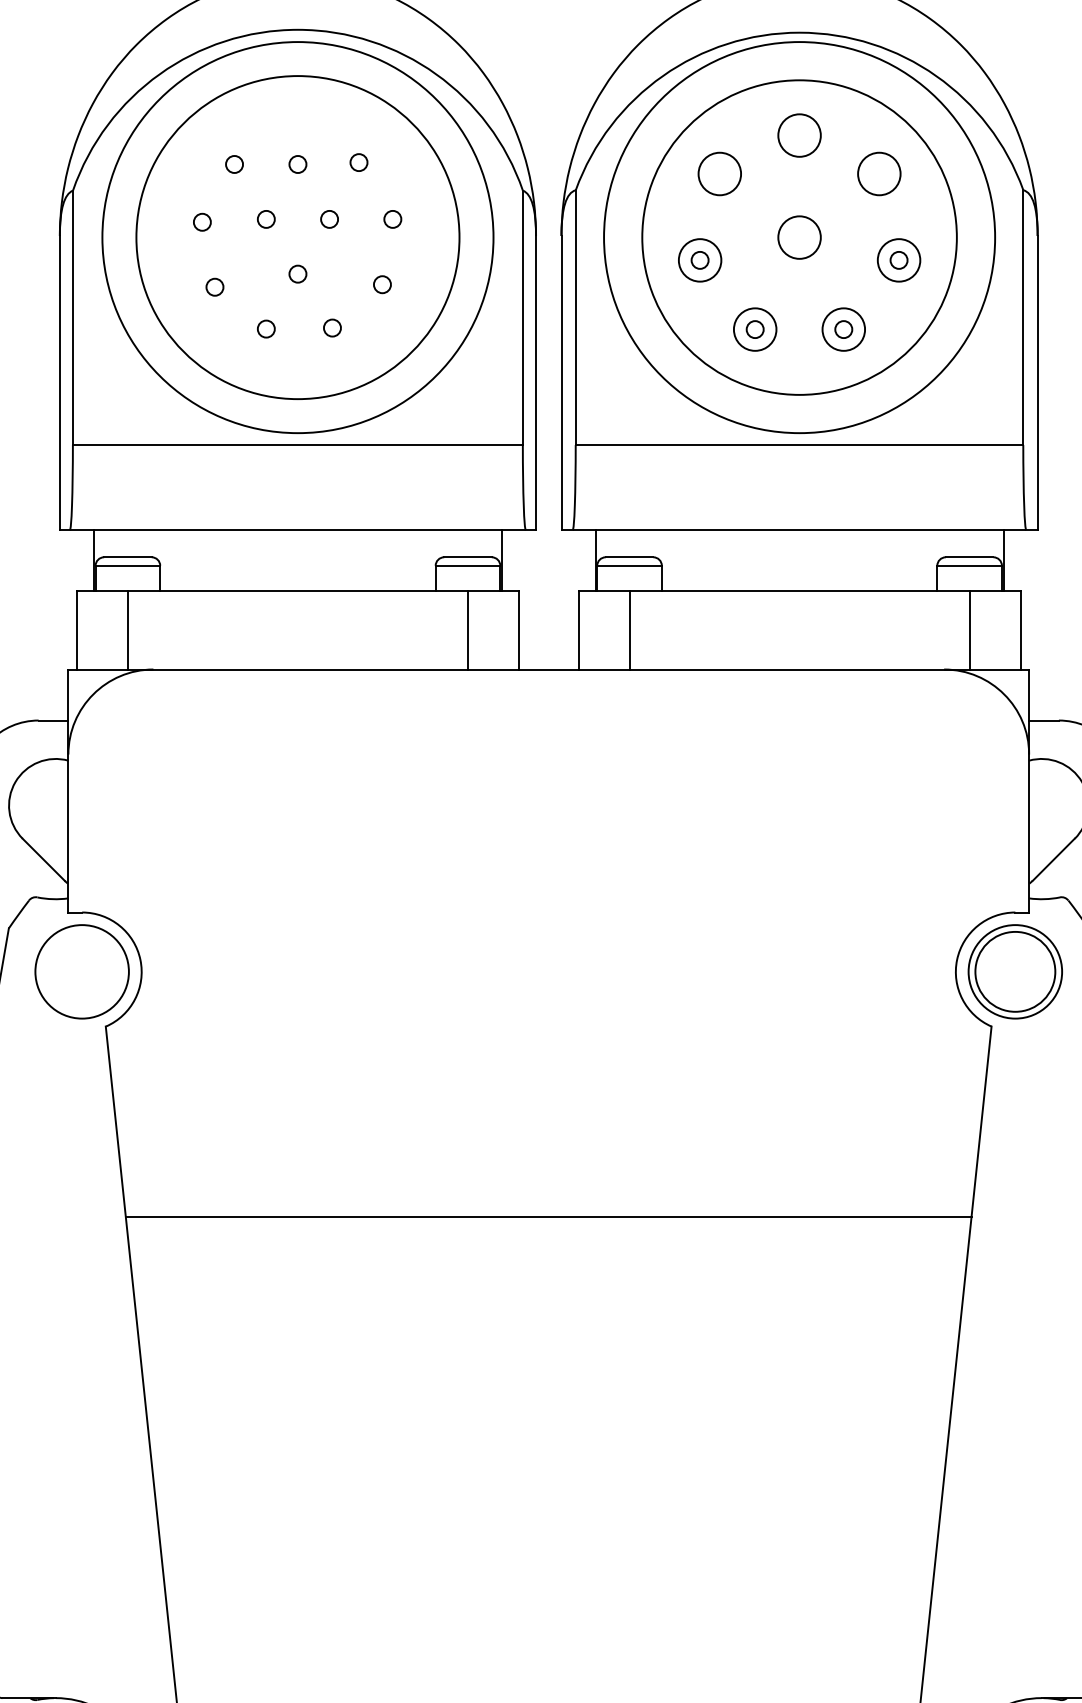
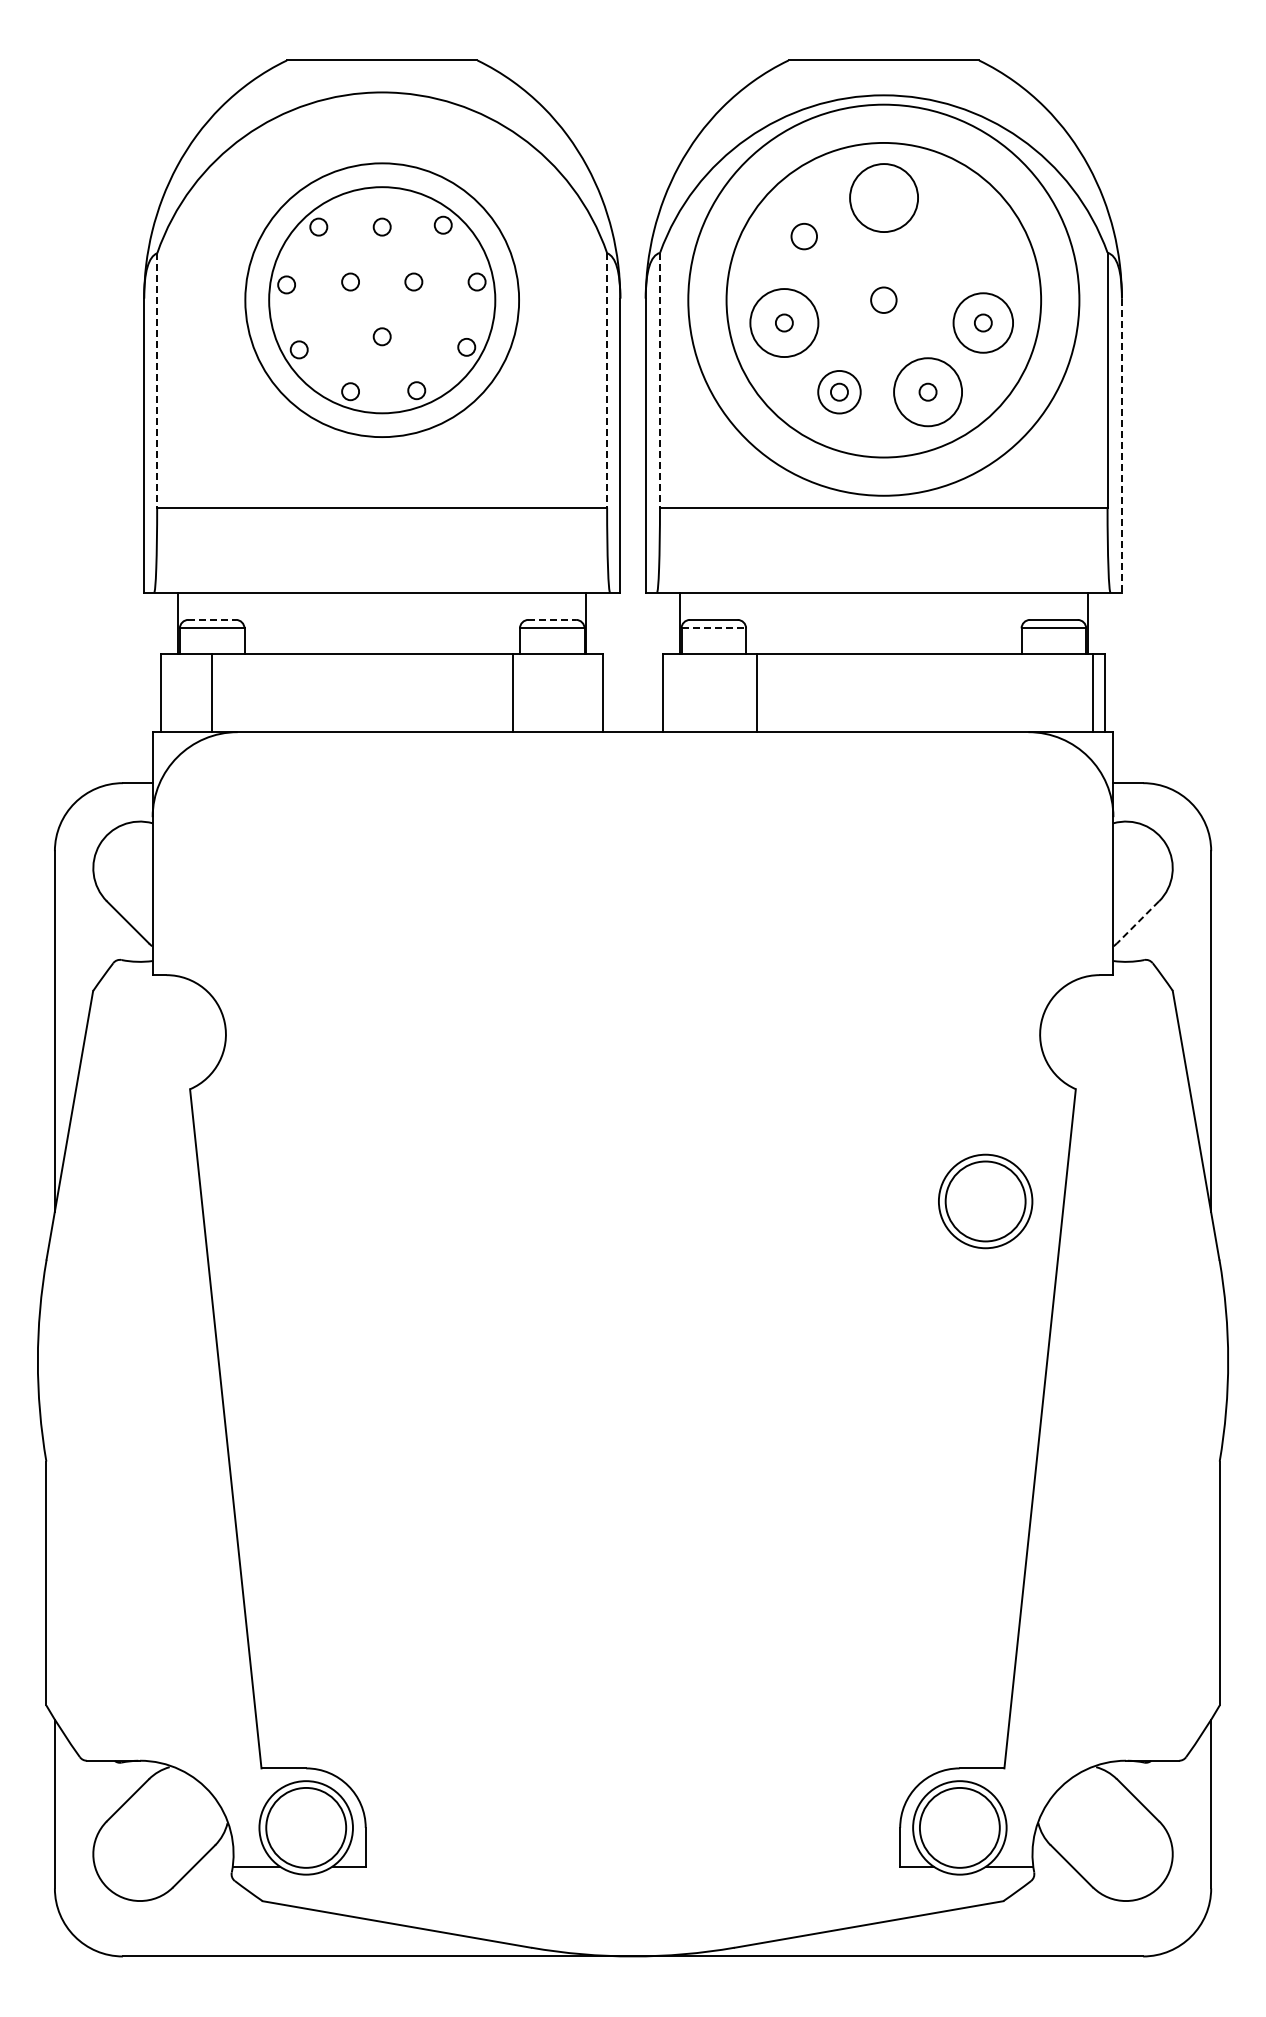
circle: (799, 135) -> (883, 198), size x1.6
circle: (720, 173) -> (804, 236), size x0.6
circle: (879, 173) -> (963, 236), removed
circle: (297, 236) -> (381, 299), size x0.7
circle: (297, 236) -> (381, 299), size x0.7
circle: (799, 236) -> (883, 299), size x0.6
circle: (700, 259) -> (784, 322), size x1.6
circle: (899, 259) -> (983, 322), size x1.4
line: (576, 317) -> (660, 380), solid -> dashed
line: (73, 318) -> (157, 381), solid -> dashed
line: (523, 318) -> (607, 381), solid -> dashed
circle: (843, 328) -> (927, 391), size x1.6
line: (1037, 383) -> (1121, 446), solid -> dashed
line: (128, 556) -> (212, 619), solid -> dashed
line: (468, 556) -> (552, 619), solid -> dashed
line: (630, 565) -> (714, 628), solid -> dashed
line: (468, 629) -> (513, 692), moved
line: (629, 629) -> (756, 692), moved
line: (969, 629) -> (1092, 692), moved
line: (1053, 859) -> (1137, 922), solid -> dashed
circle: (82, 971) -> (166, 1034), removed
part: (1015, 971) -> (985, 1201), moved
line: (548, 1216) -> (632, 1279), removed

